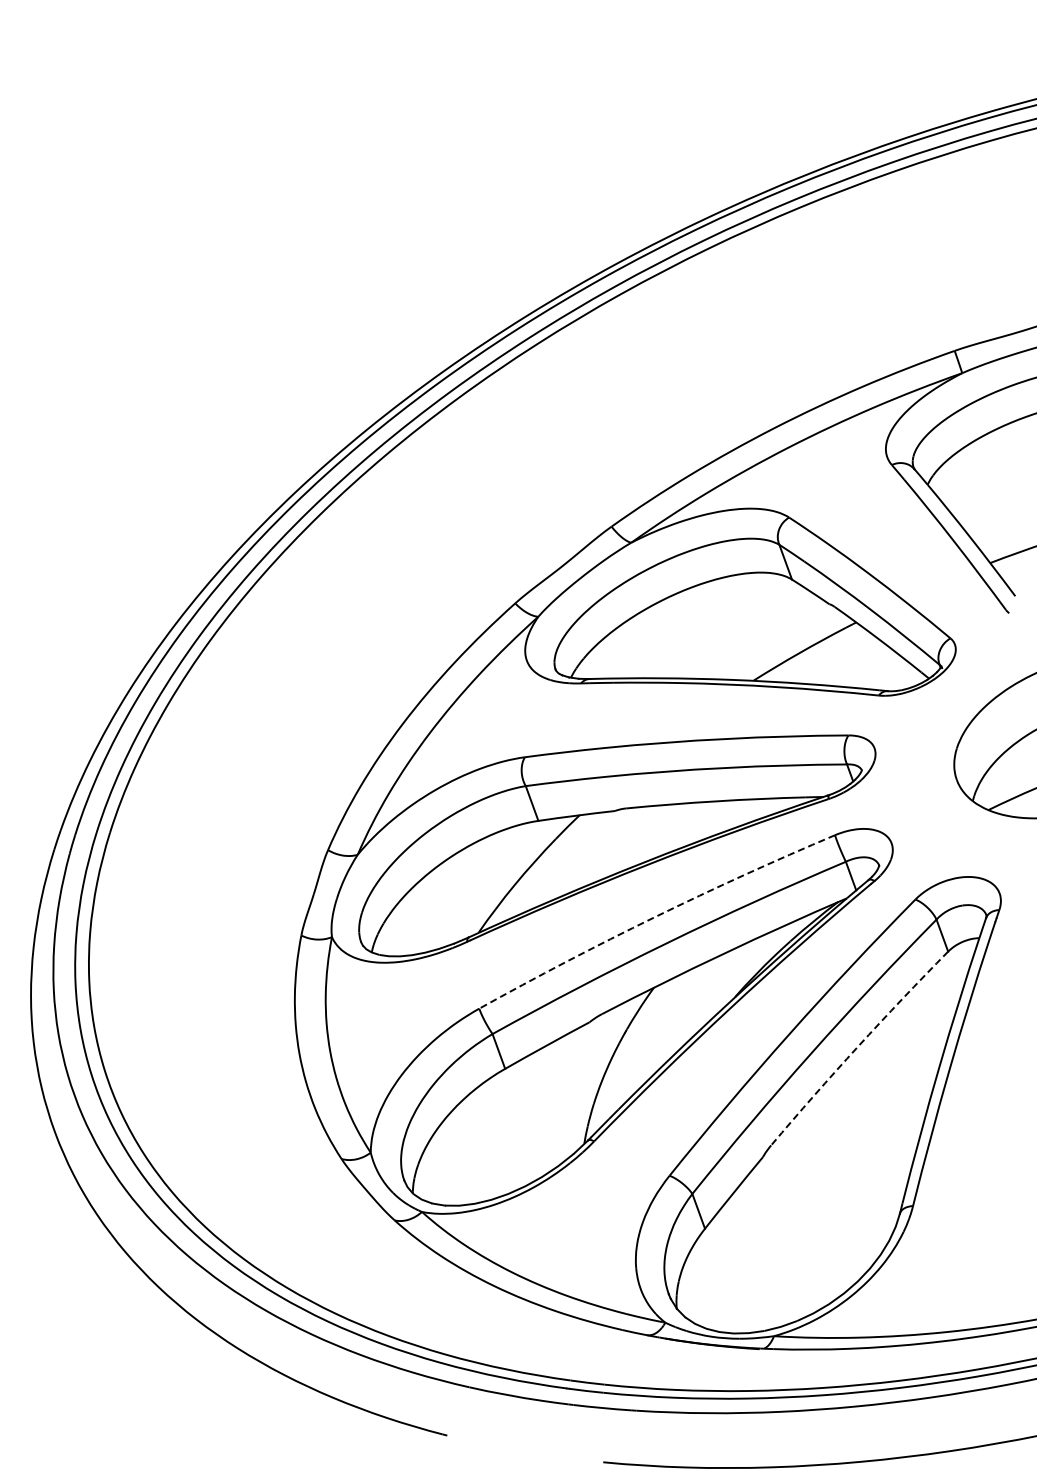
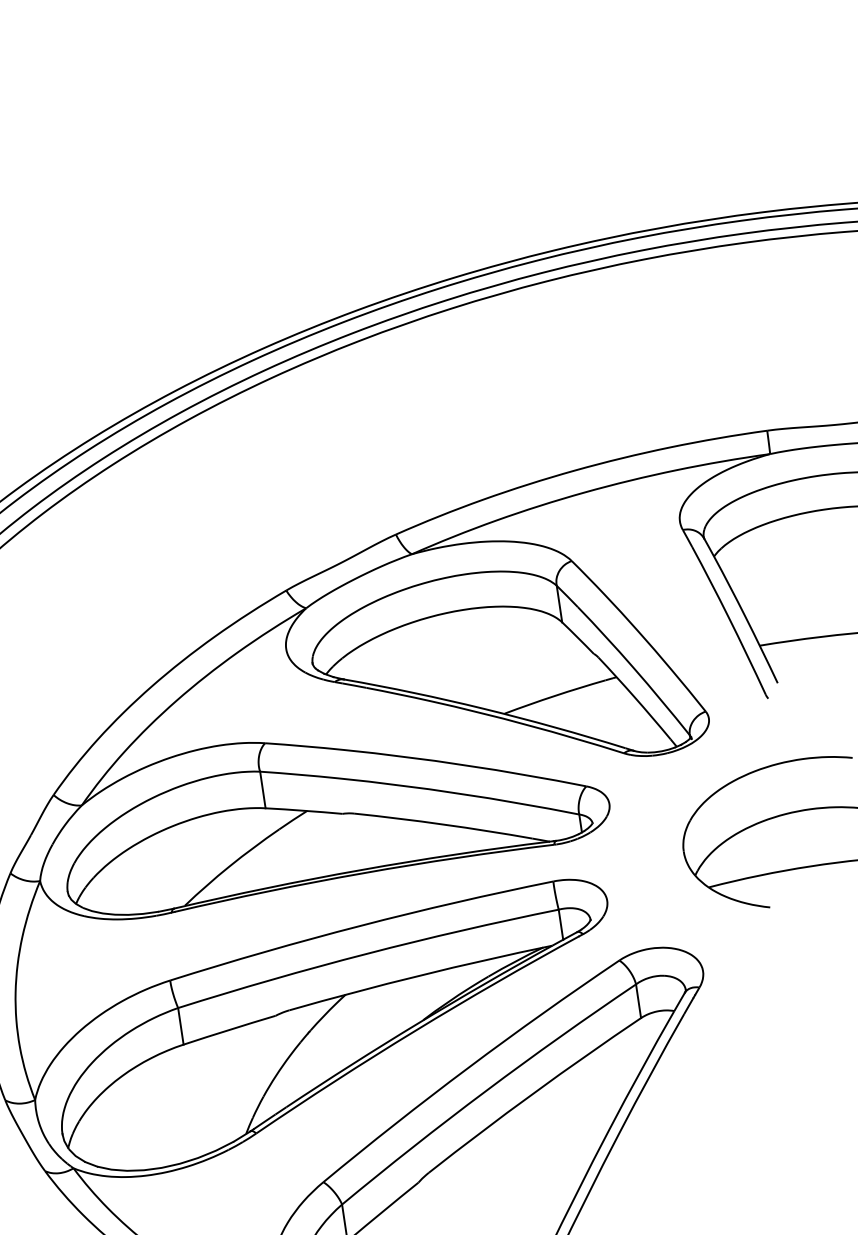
arc: (654, 917) -> (360, 926), dashed -> solid
arc: (857, 1046) -> (533, 1092), dashed -> solid

